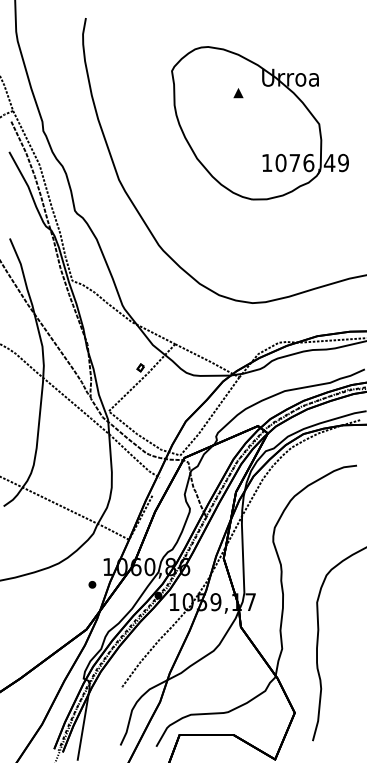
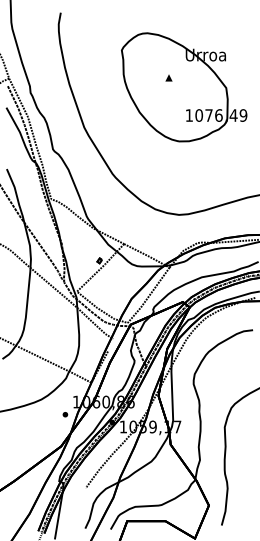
part: (237, 92) -> (168, 77), moved

